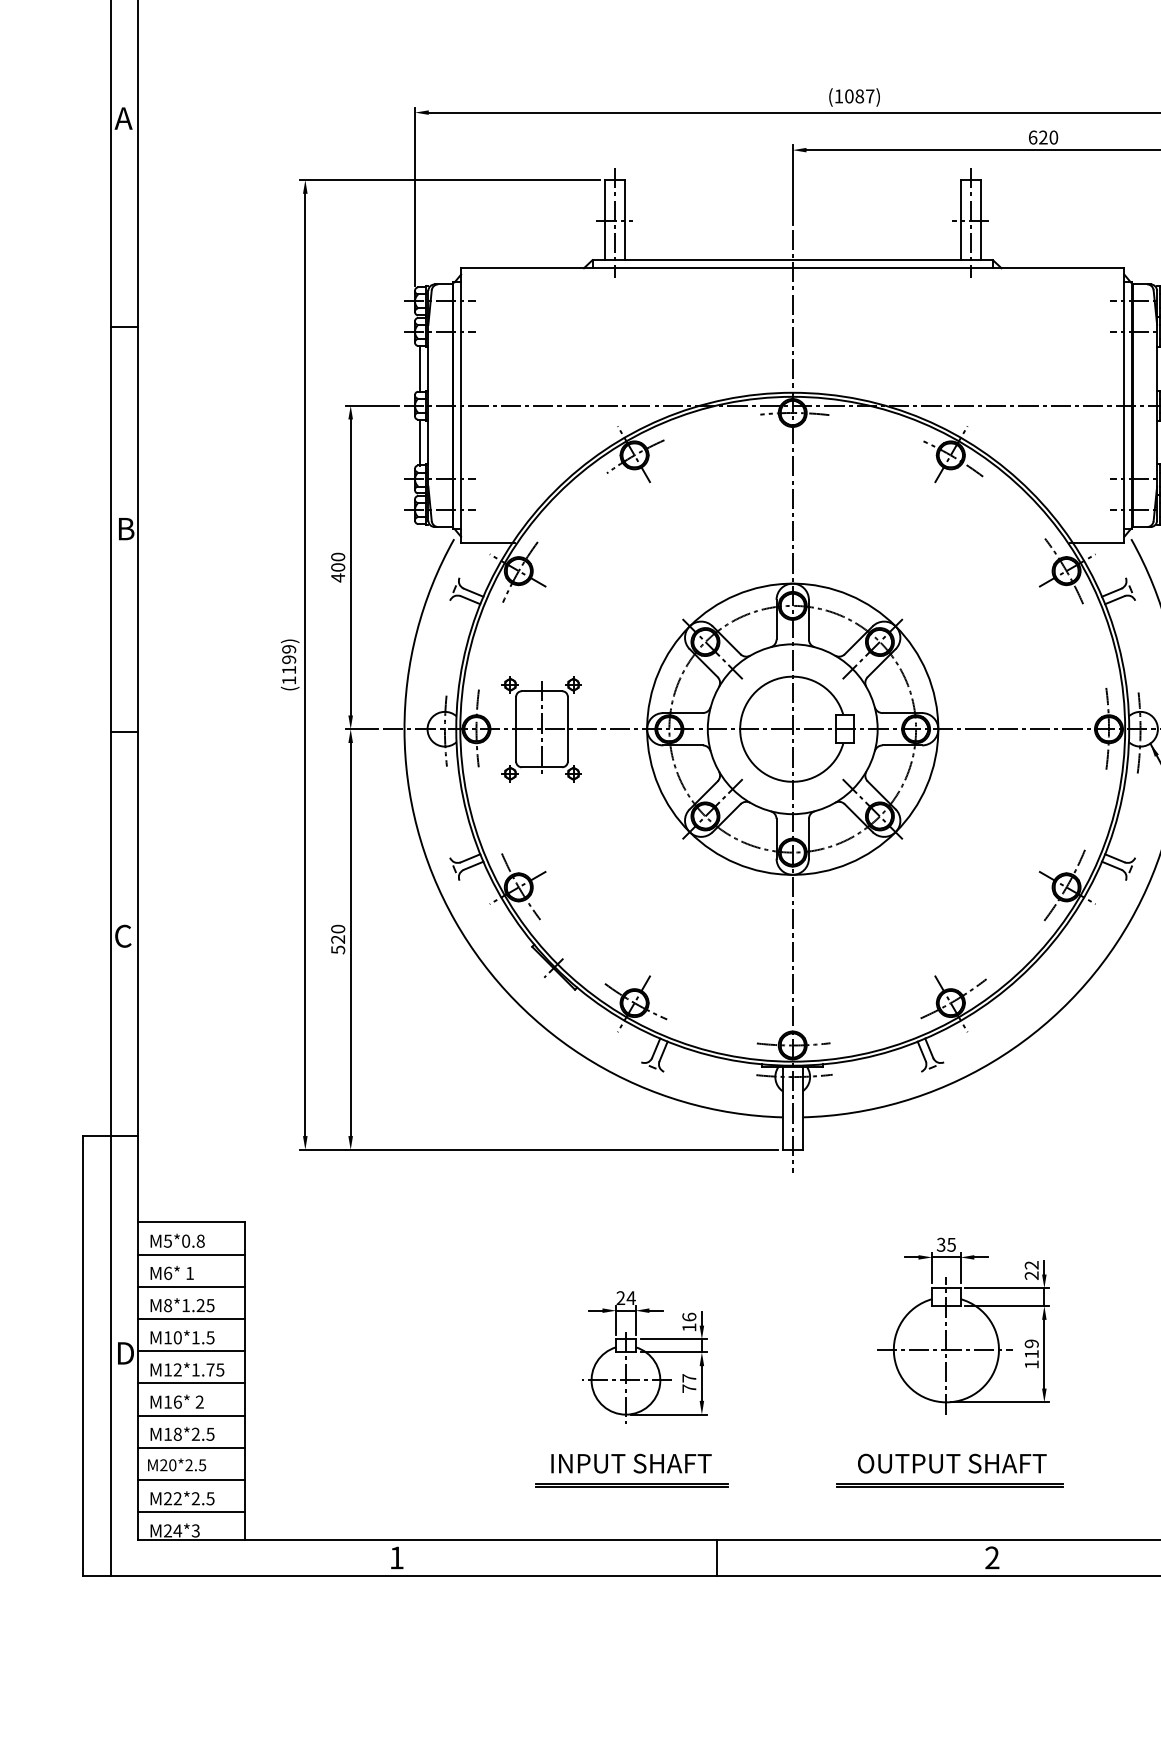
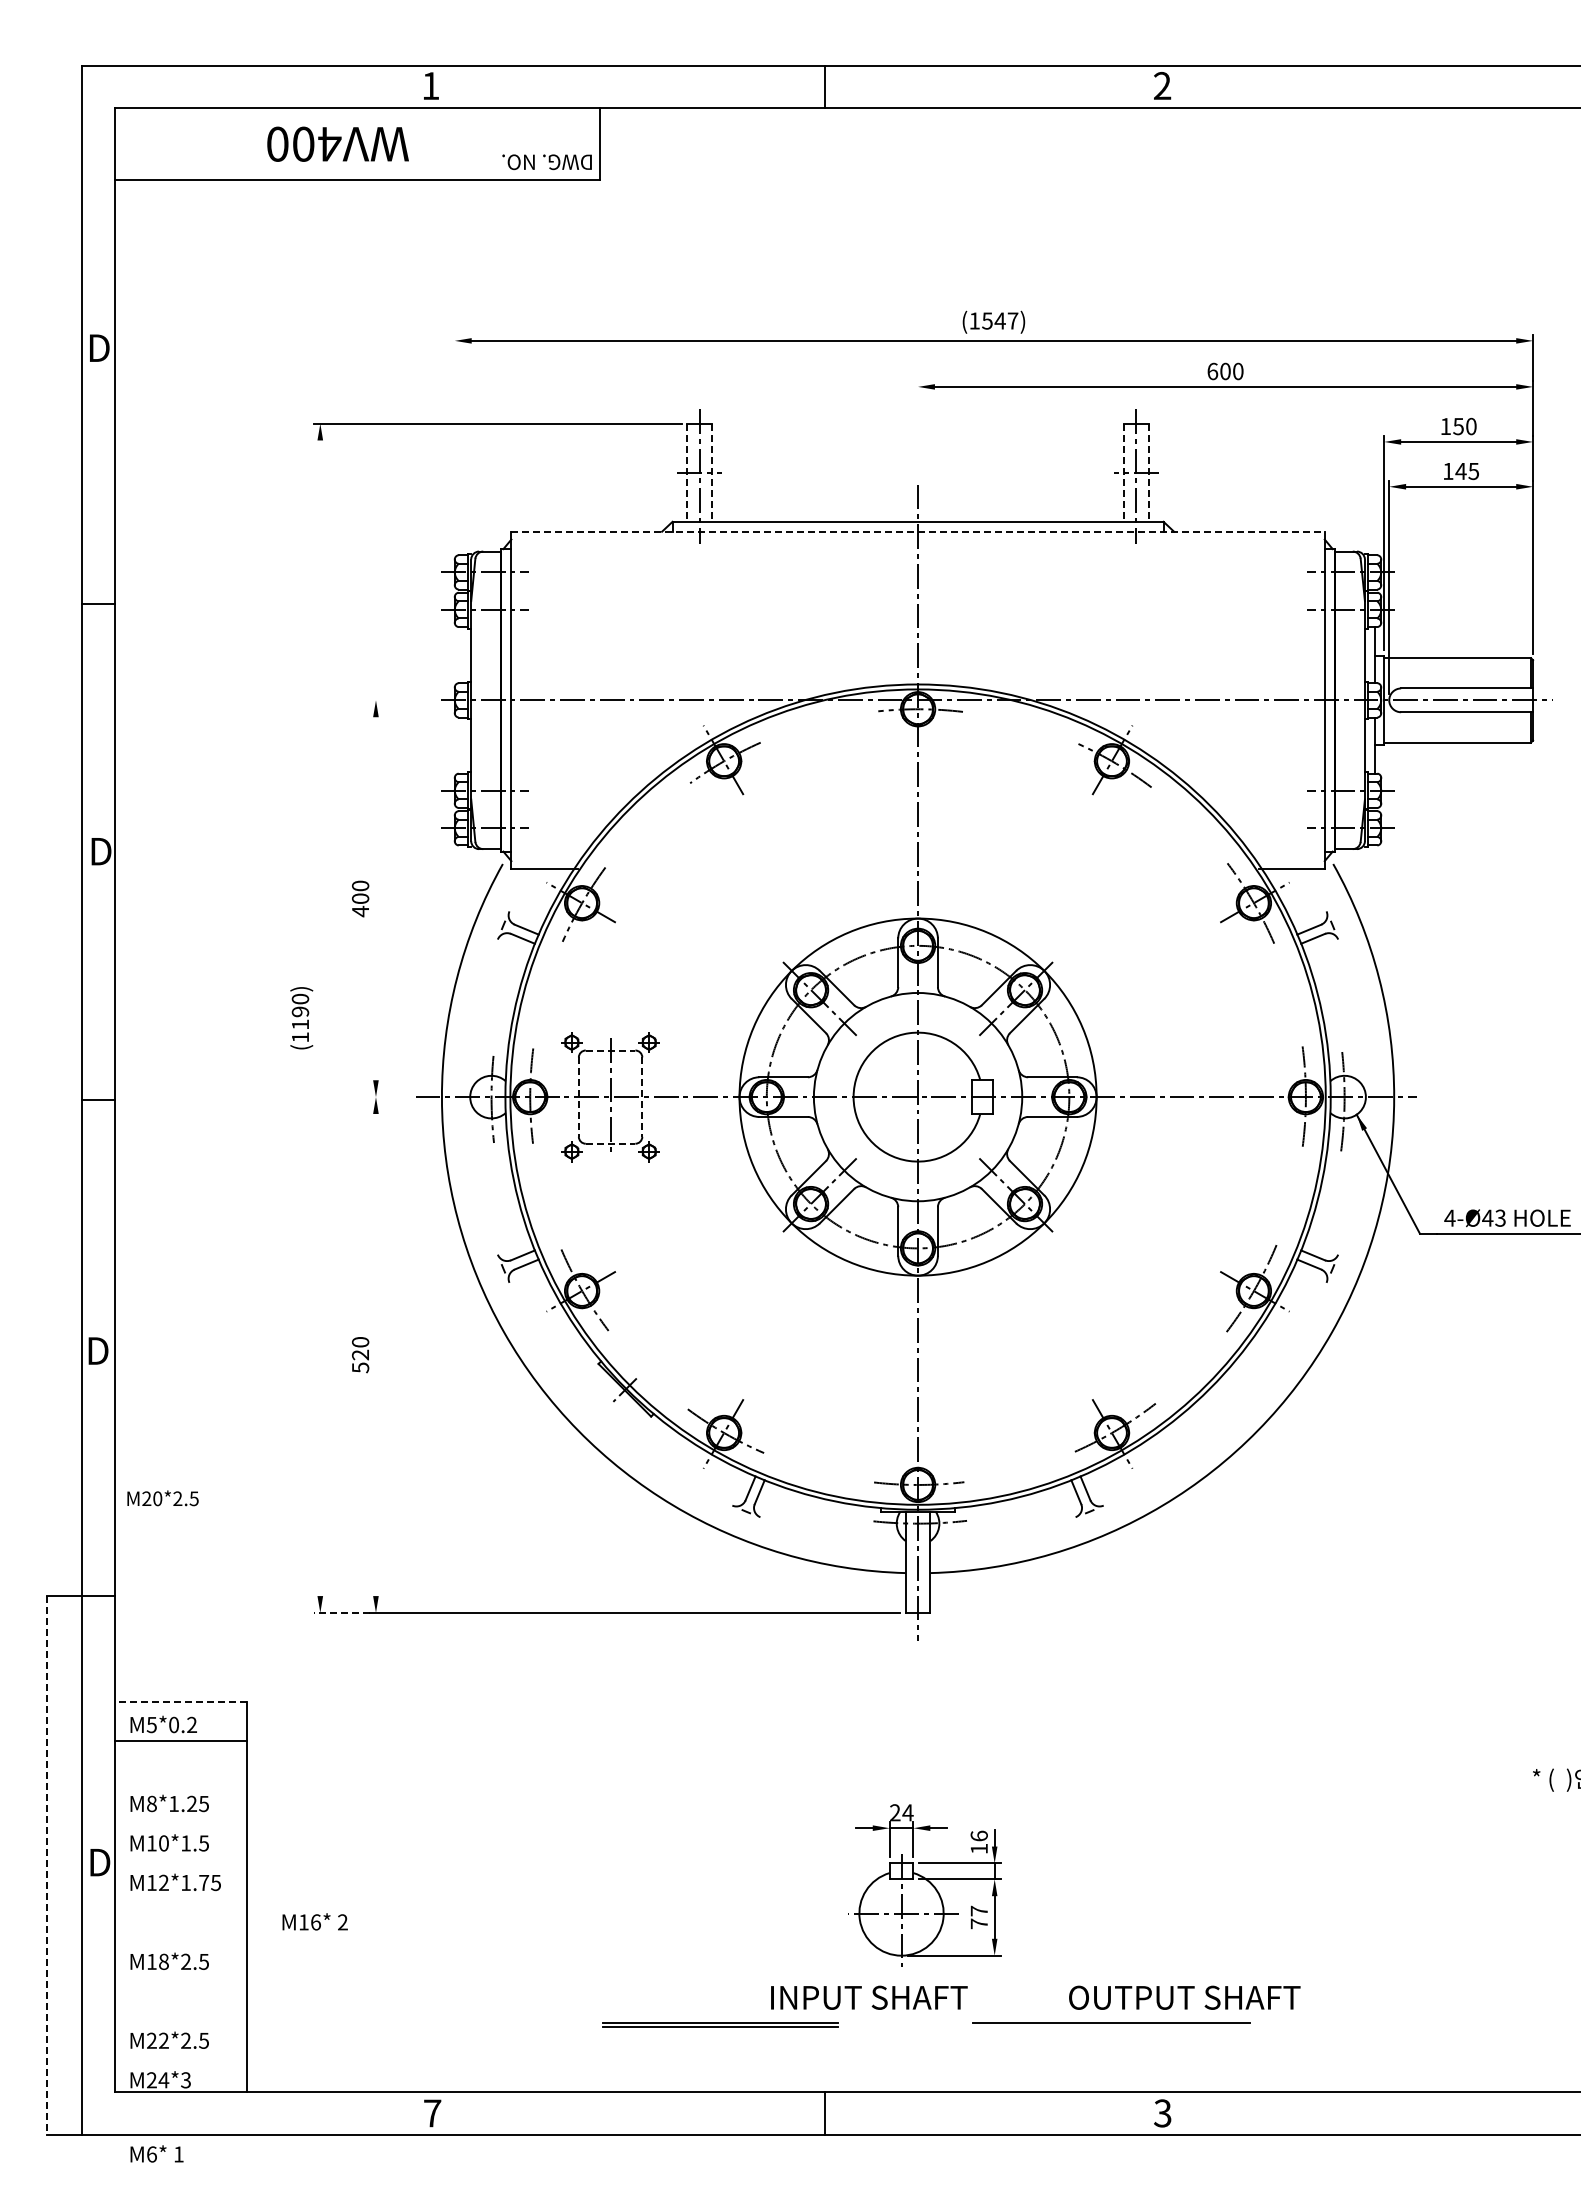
text: (854, 95) -> (993, 320), (1087) -> (1547)
text: (123, 118) -> (97, 347), A -> D
text: (1043, 137) -> (1225, 371), 620 -> 600
line: (793, 184) -> (918, 429), removed
line: (414, 196) -> (454, 443), removed
line: (604, 220) -> (687, 473), solid -> dashed
line: (625, 220) -> (712, 473), solid -> dashed
line: (960, 220) -> (1123, 473), solid -> dashed
line: (980, 220) -> (1148, 473), solid -> dashed
line: (793, 268) -> (918, 531), solid -> dashed
line: (420, 369) -> (461, 655), removed
line: (372, 405) -> (402, 700), removed
line: (420, 442) -> (461, 745), removed
text: (128, 528) -> (103, 851), B -> D
line: (350, 567) -> (375, 898), removed
text: (289, 648) -> (300, 998), (1199) -> (1190)
line: (305, 665) -> (320, 1018), removed
line: (541, 691) -> (610, 1050), solid -> dashed
line: (361, 729) -> (389, 1097), removed
line: (515, 729) -> (578, 1097), solid -> dashed
line: (568, 729) -> (642, 1097), solid -> dashed
line: (541, 767) -> (610, 1143), solid -> dashed
text: (123, 935) -> (97, 1350), C -> D
line: (350, 939) -> (375, 1354), removed
line: (323, 1149) -> (342, 1612), solid -> dashed
line: (191, 1222) -> (180, 1701), solid -> dashed
text: (201, 1241) -> (192, 1725), M5*0.8 -> M5*0.2
text: (171, 1272) -> (156, 2153), moved
line: (191, 1286) -> (180, 1780), removed
line: (191, 1319) -> (180, 1820), removed
part: (963, 1325) -> (1127, 1828), removed
line: (191, 1350) -> (180, 1859), removed
line: (82, 1355) -> (47, 1865), solid -> dashed
part: (644, 1357) -> (924, 1885), moved
line: (191, 1383) -> (180, 1899), removed
text: (176, 1401) -> (314, 1921), moved
line: (191, 1415) -> (180, 1938), removed
line: (191, 1447) -> (180, 1978), removed
text: (631, 1463) -> (869, 1997), moved
text: (952, 1463) -> (1184, 1997), moved
text: (176, 1465) -> (162, 1498), moved
line: (191, 1479) -> (180, 2017), removed
line: (949, 1487) -> (1110, 2026), removed
line: (191, 1512) -> (180, 2057), removed
text: (396, 1558) -> (432, 2113), 1 -> 7
text: (992, 1558) -> (1162, 2113), 2 -> 3

